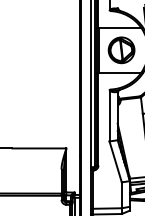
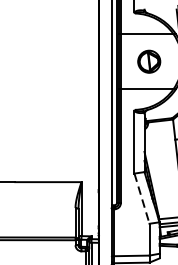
part: (121, 50) -> (149, 61), size x0.7
line: (115, 162) -> (141, 199), solid -> dashed

